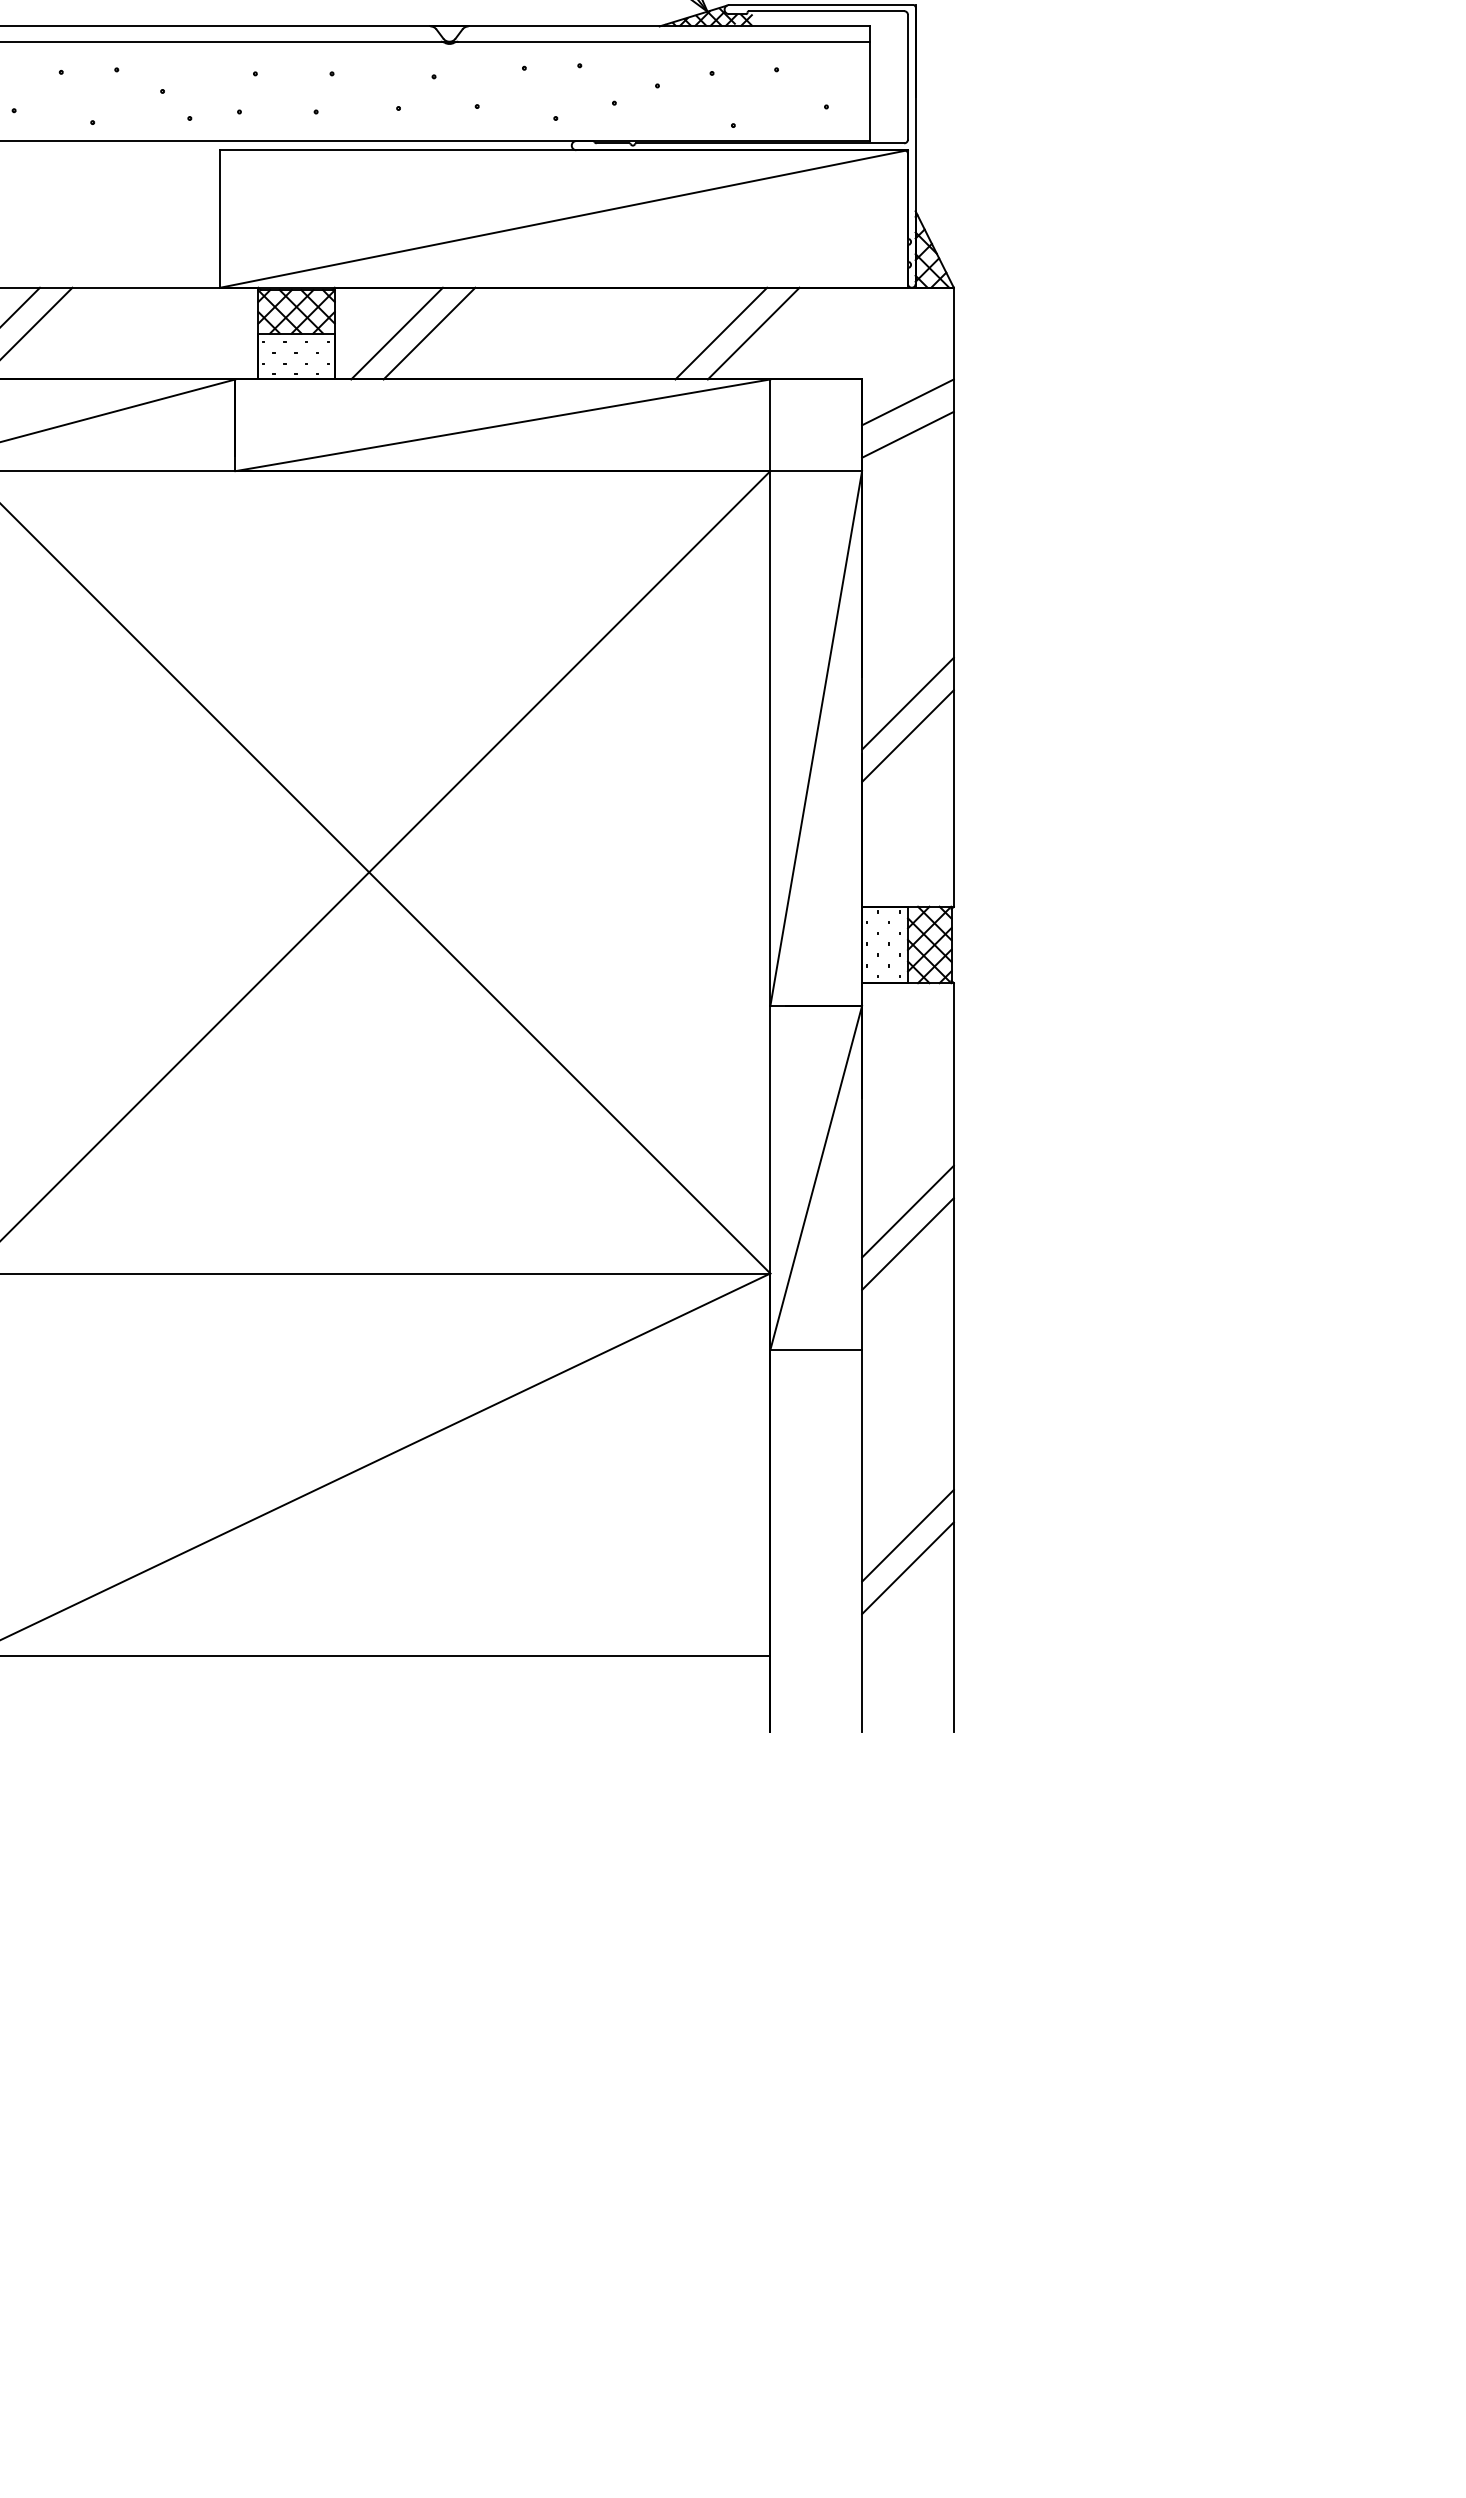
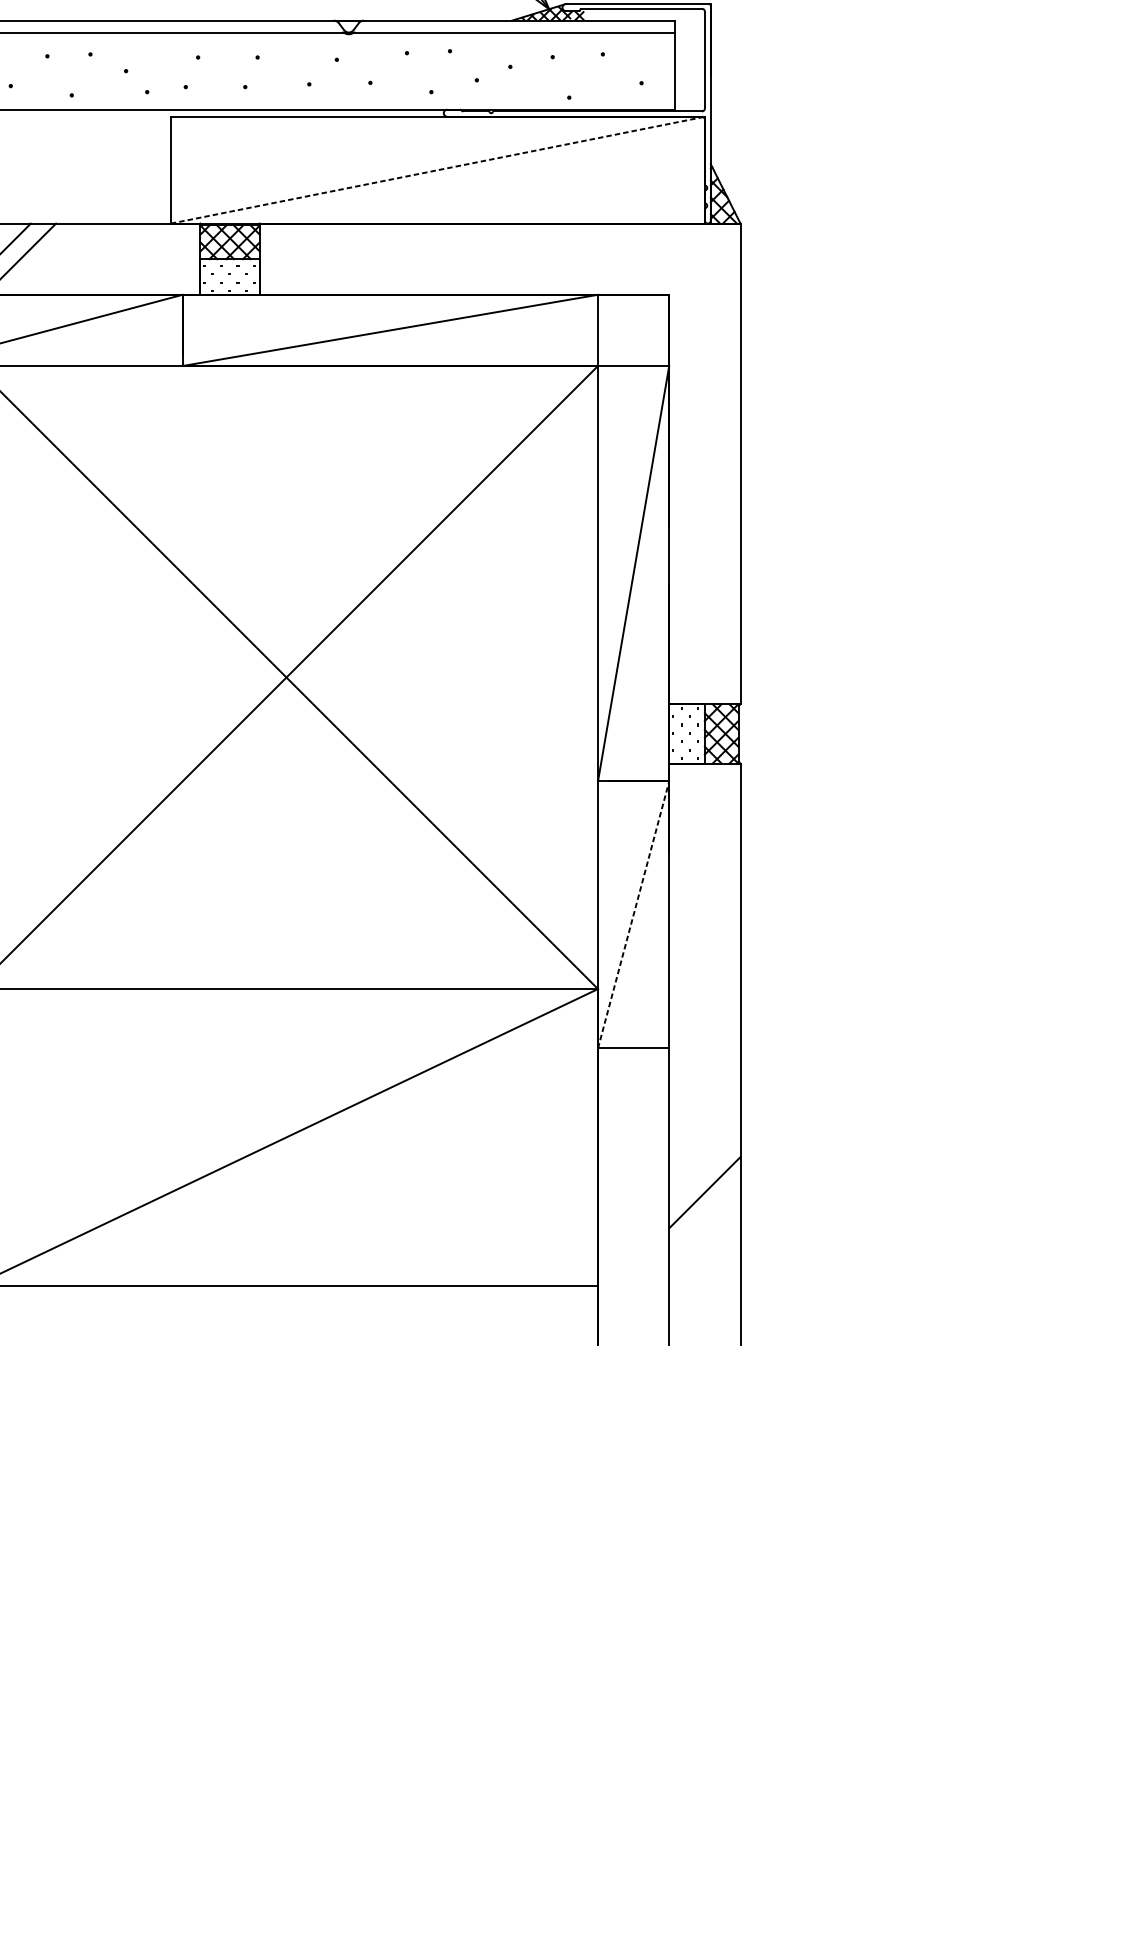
line: (564, 218) -> (438, 169), solid -> dashed
line: (396, 333) -> (307, 259), removed
line: (429, 333) -> (333, 259), removed
line: (721, 333) -> (560, 259), removed
line: (753, 333) -> (584, 259), removed
line: (907, 402) -> (704, 312), removed
line: (907, 434) -> (704, 337), removed
line: (907, 703) -> (704, 546), removed
line: (907, 735) -> (704, 571), removed
line: (816, 1178) -> (633, 915), solid -> dashed
line: (907, 1211) -> (704, 940), removed
line: (907, 1243) -> (704, 965), removed
line: (907, 1568) -> (704, 1218), removed

